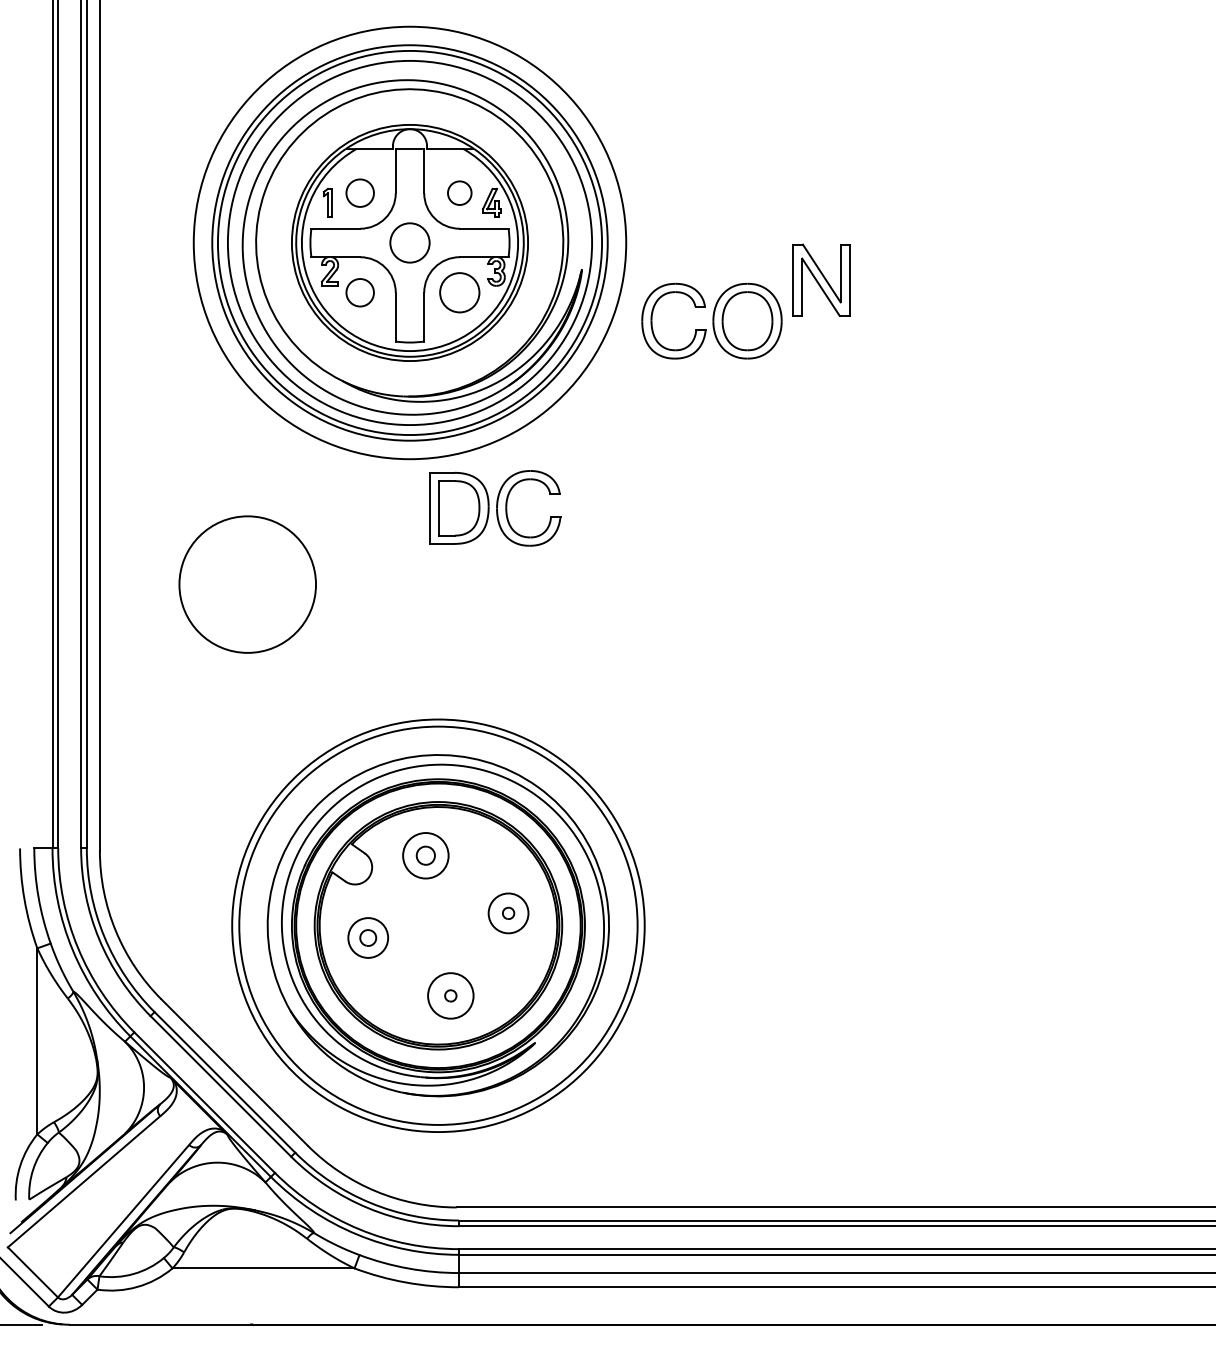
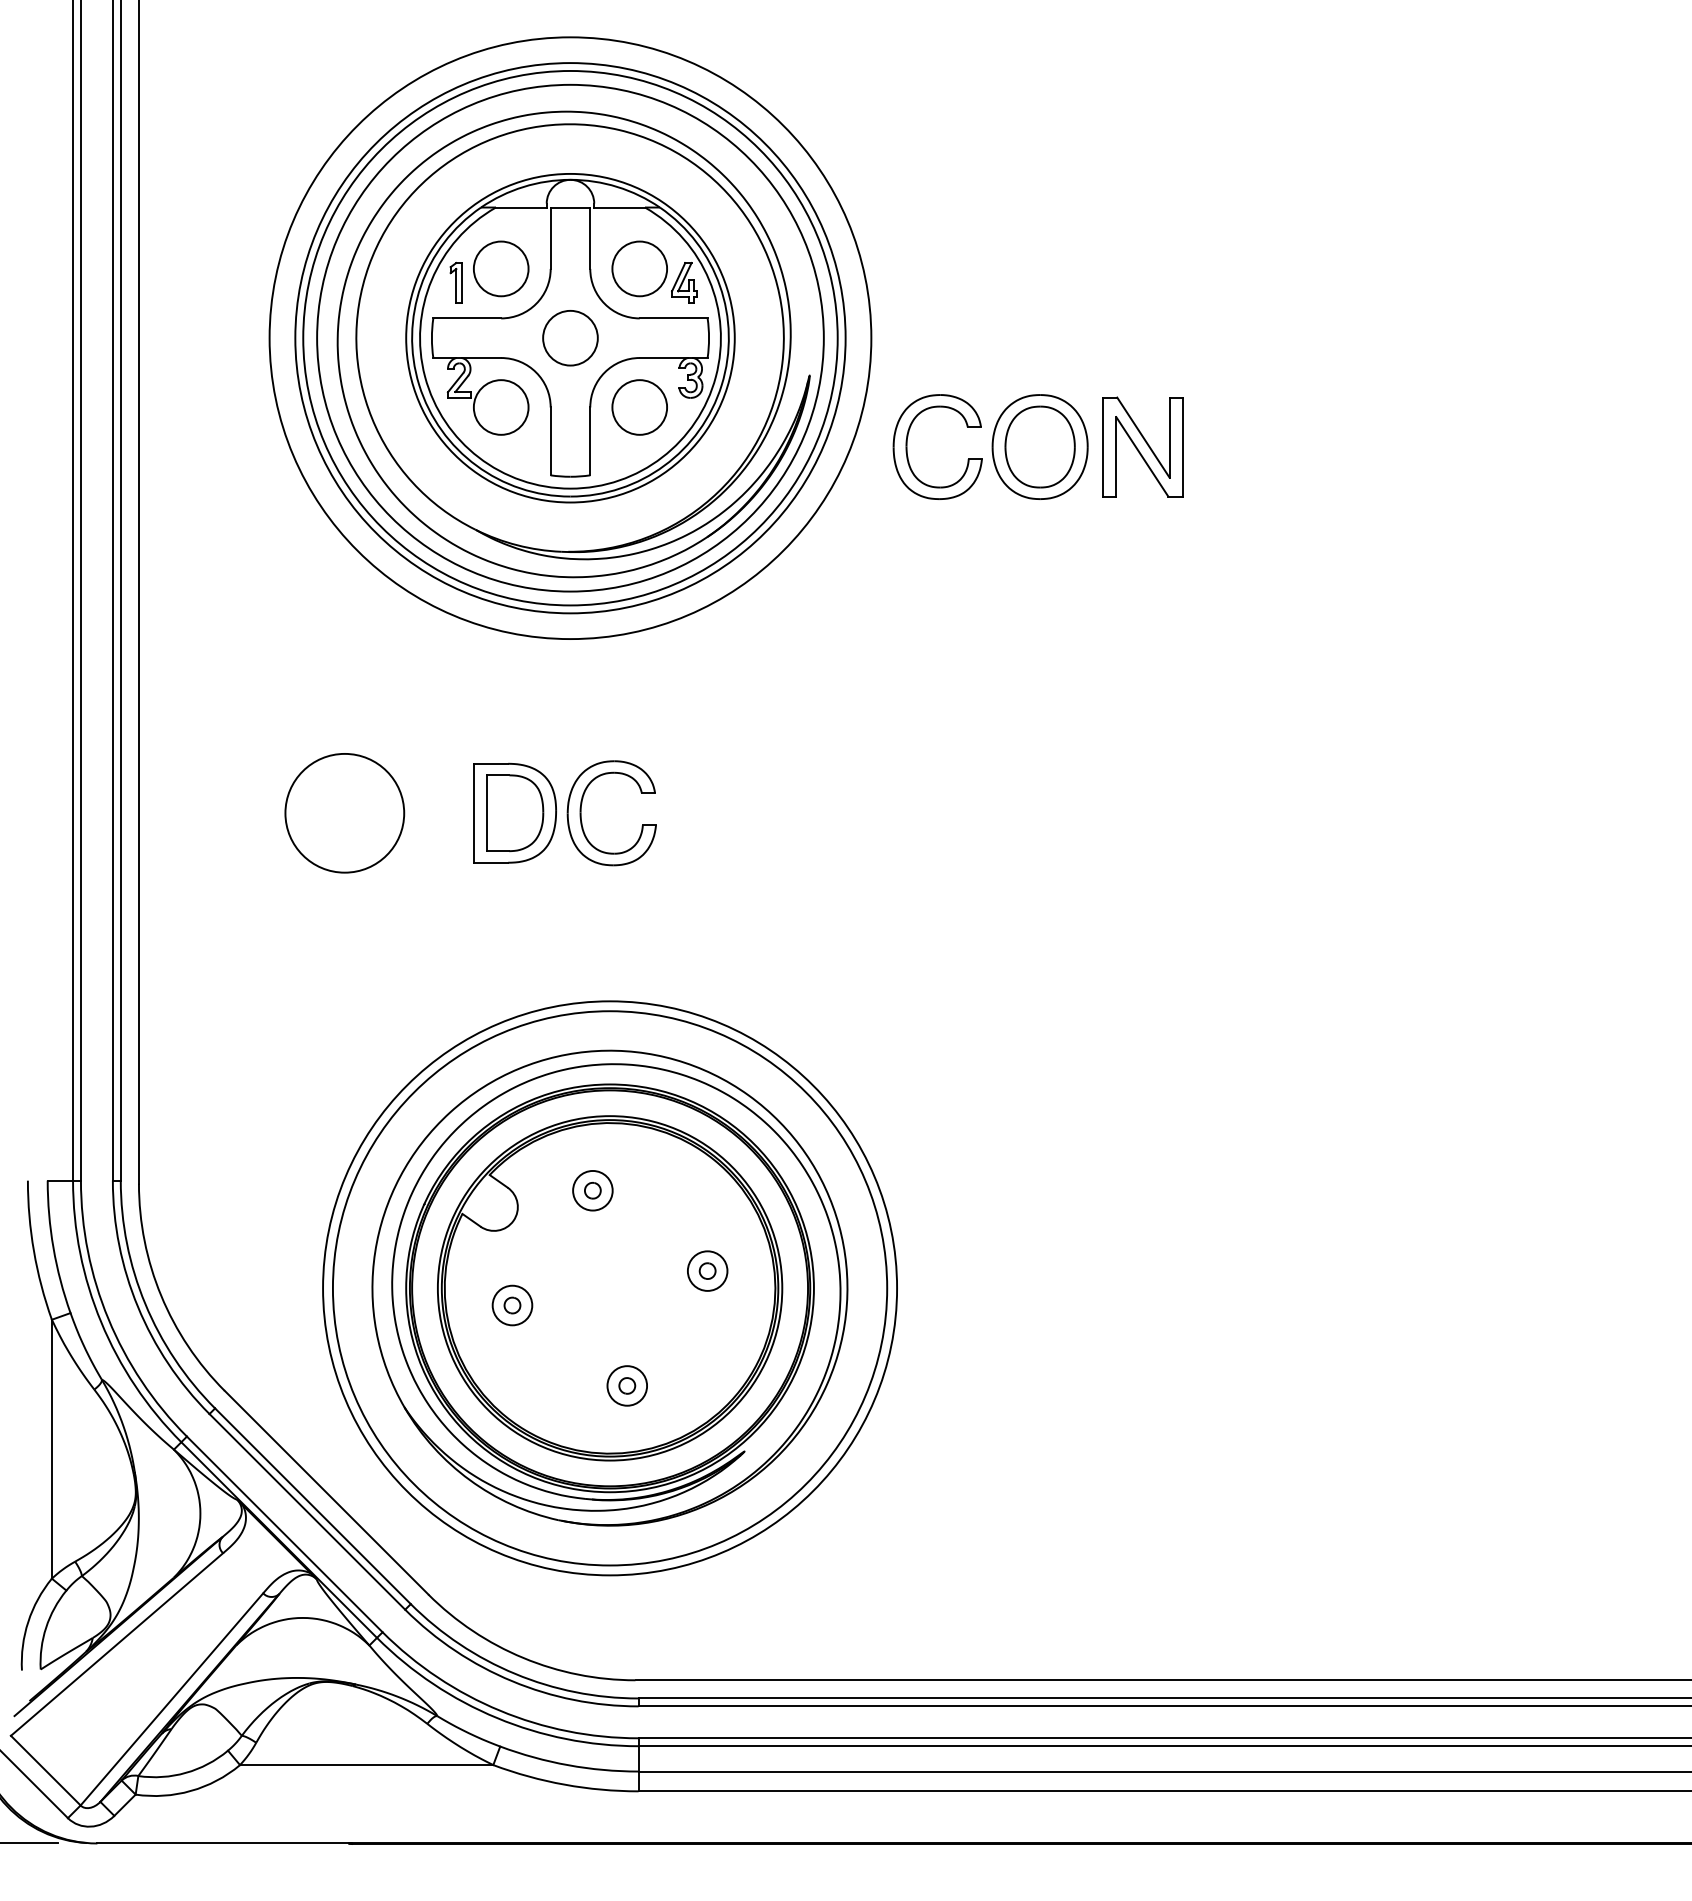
circle: (359, 192) -> (500, 267), size x1.43
circle: (459, 192) -> (639, 267), size x1.67
part: (821, 279) -> (1143, 446), moved
circle: (359, 292) -> (500, 407), size x1.43
part: (495, 508) -> (565, 813), moved
circle: (247, 583) -> (344, 812), size x0.62
part: (426, 855) -> (593, 1190), size x0.62
circle: (508, 913) -> (707, 1271), size x0.71
part: (368, 938) -> (512, 1306), size x0.71
circle: (450, 995) -> (626, 1385), size x0.62

